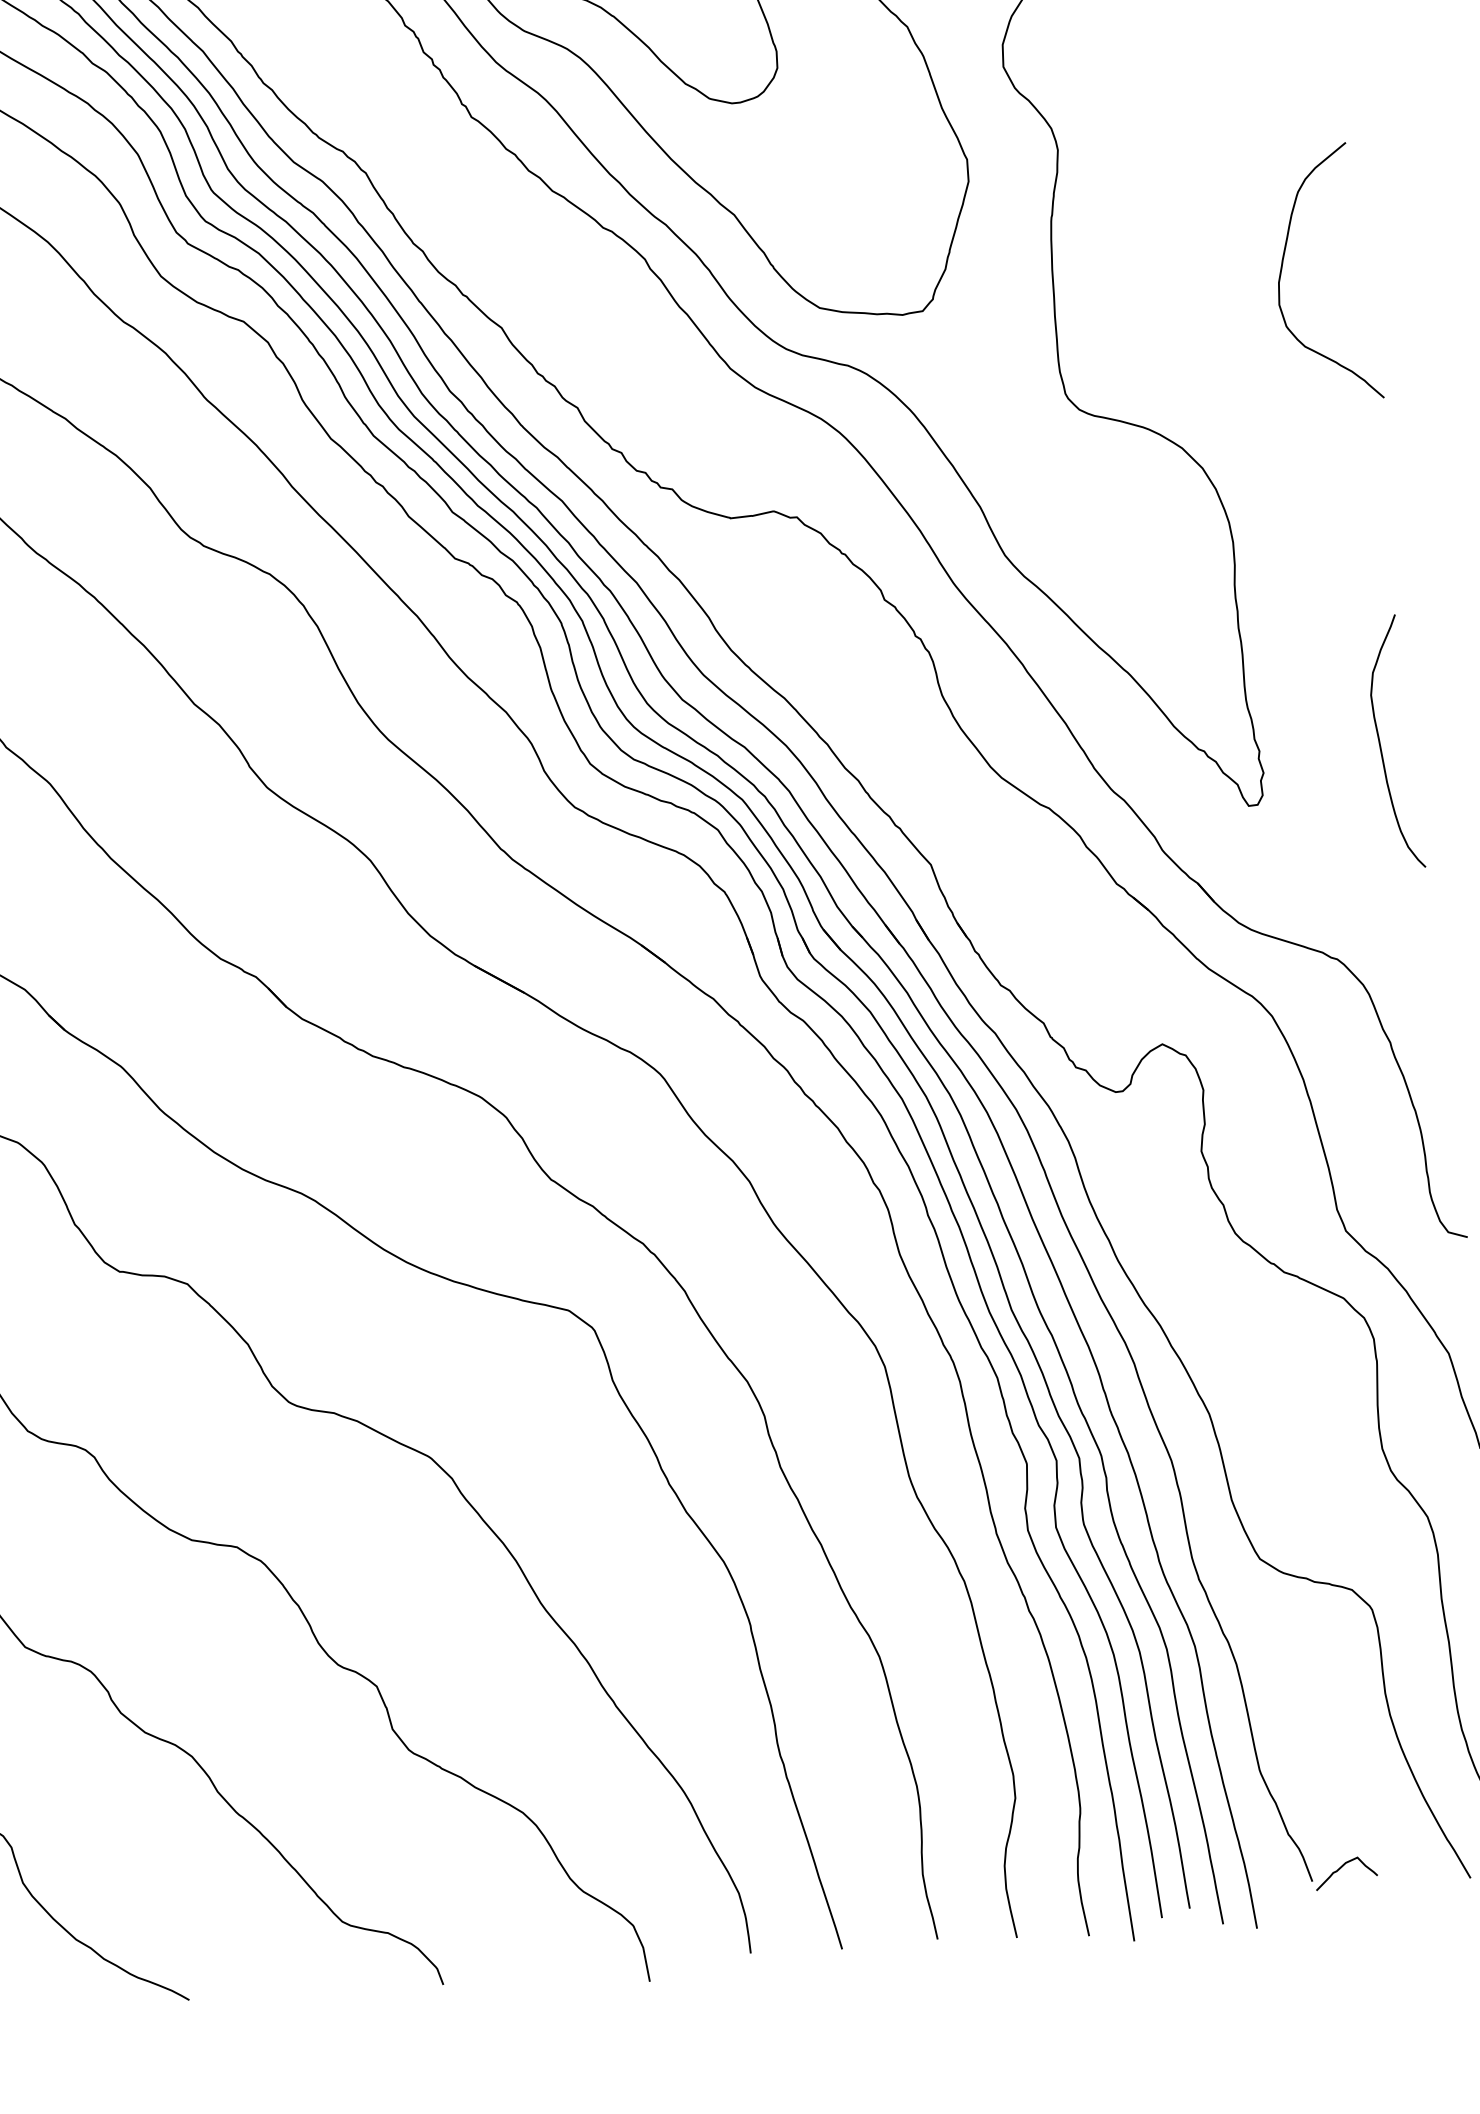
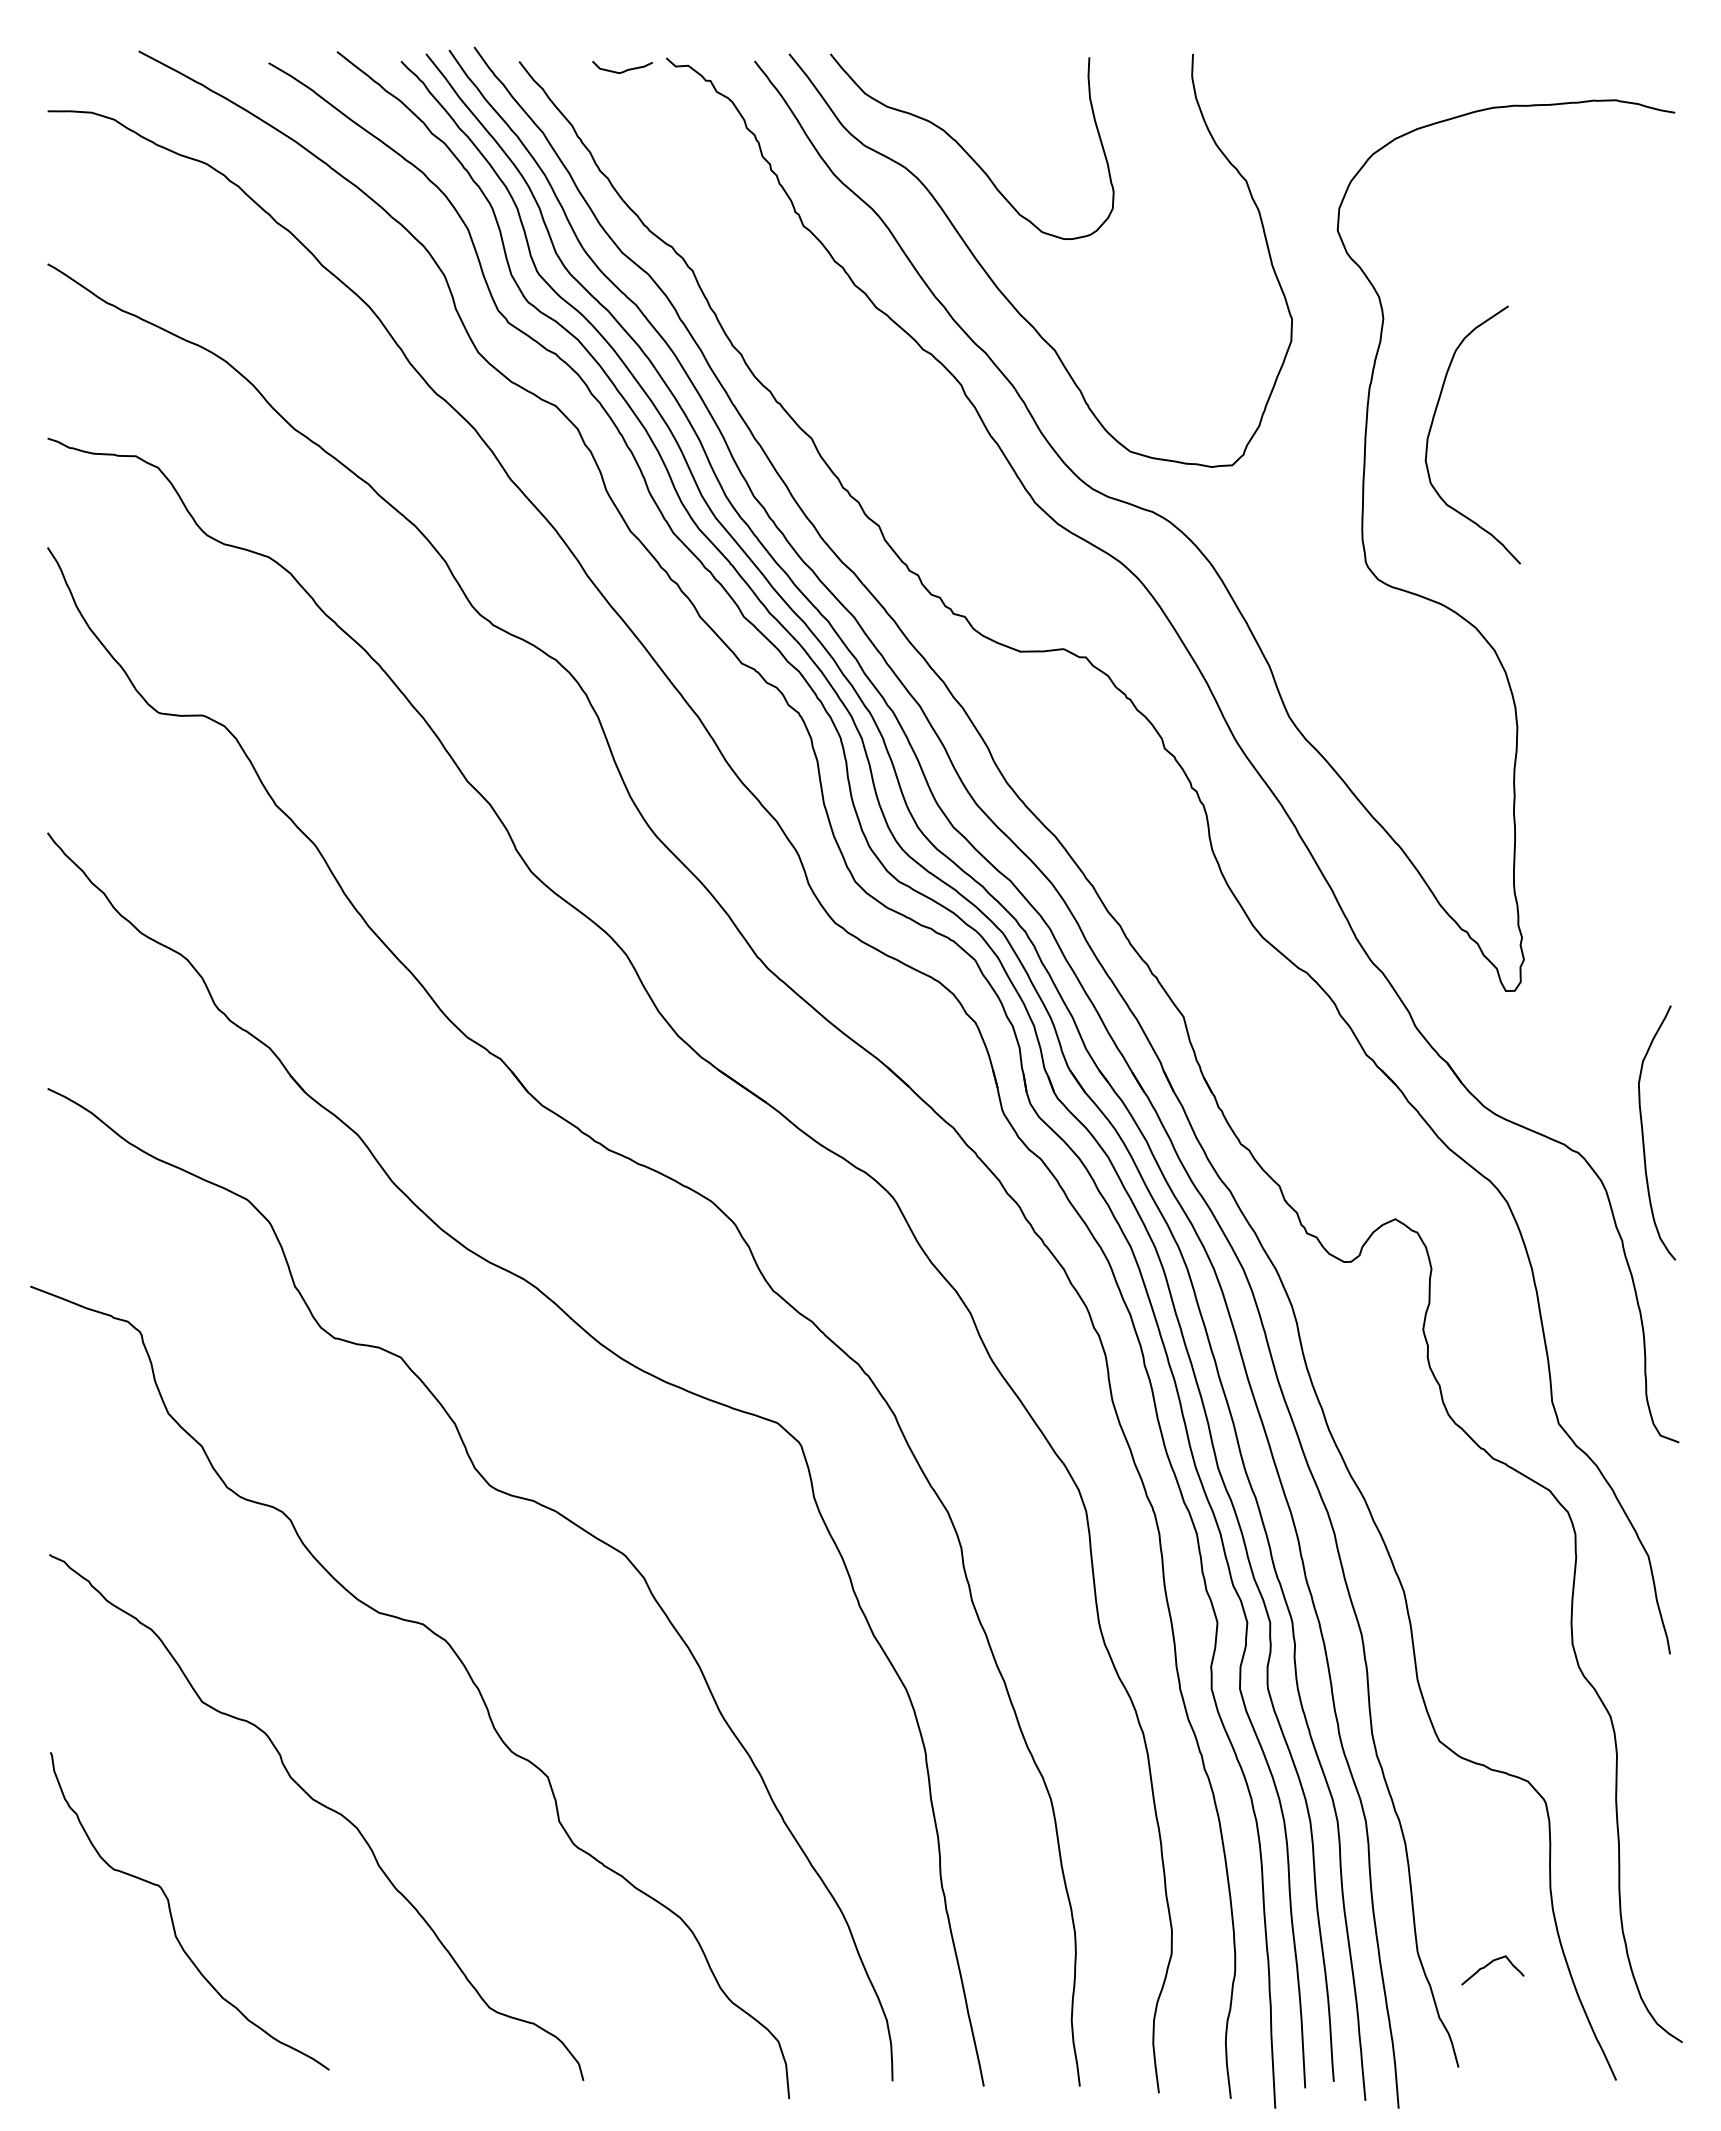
curve: (1283, 266) -> (1433, 422), moved
curve: (1380, 743) -> (1643, 1132), moved
curve: (1341, 1868) -> (1488, 1965), moved

